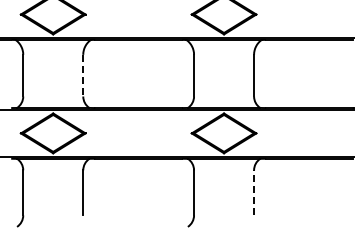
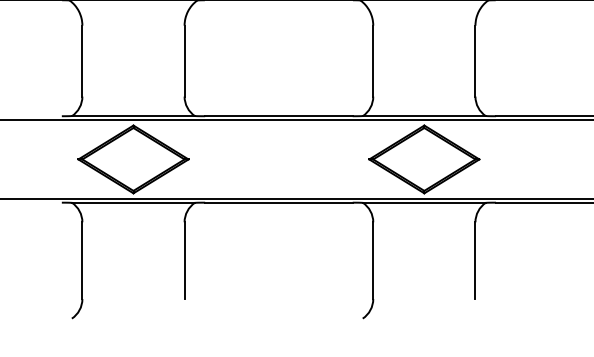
line: (83, 75) -> (184, 60), dashed -> solid
line: (254, 192) -> (476, 260), dashed -> solid

